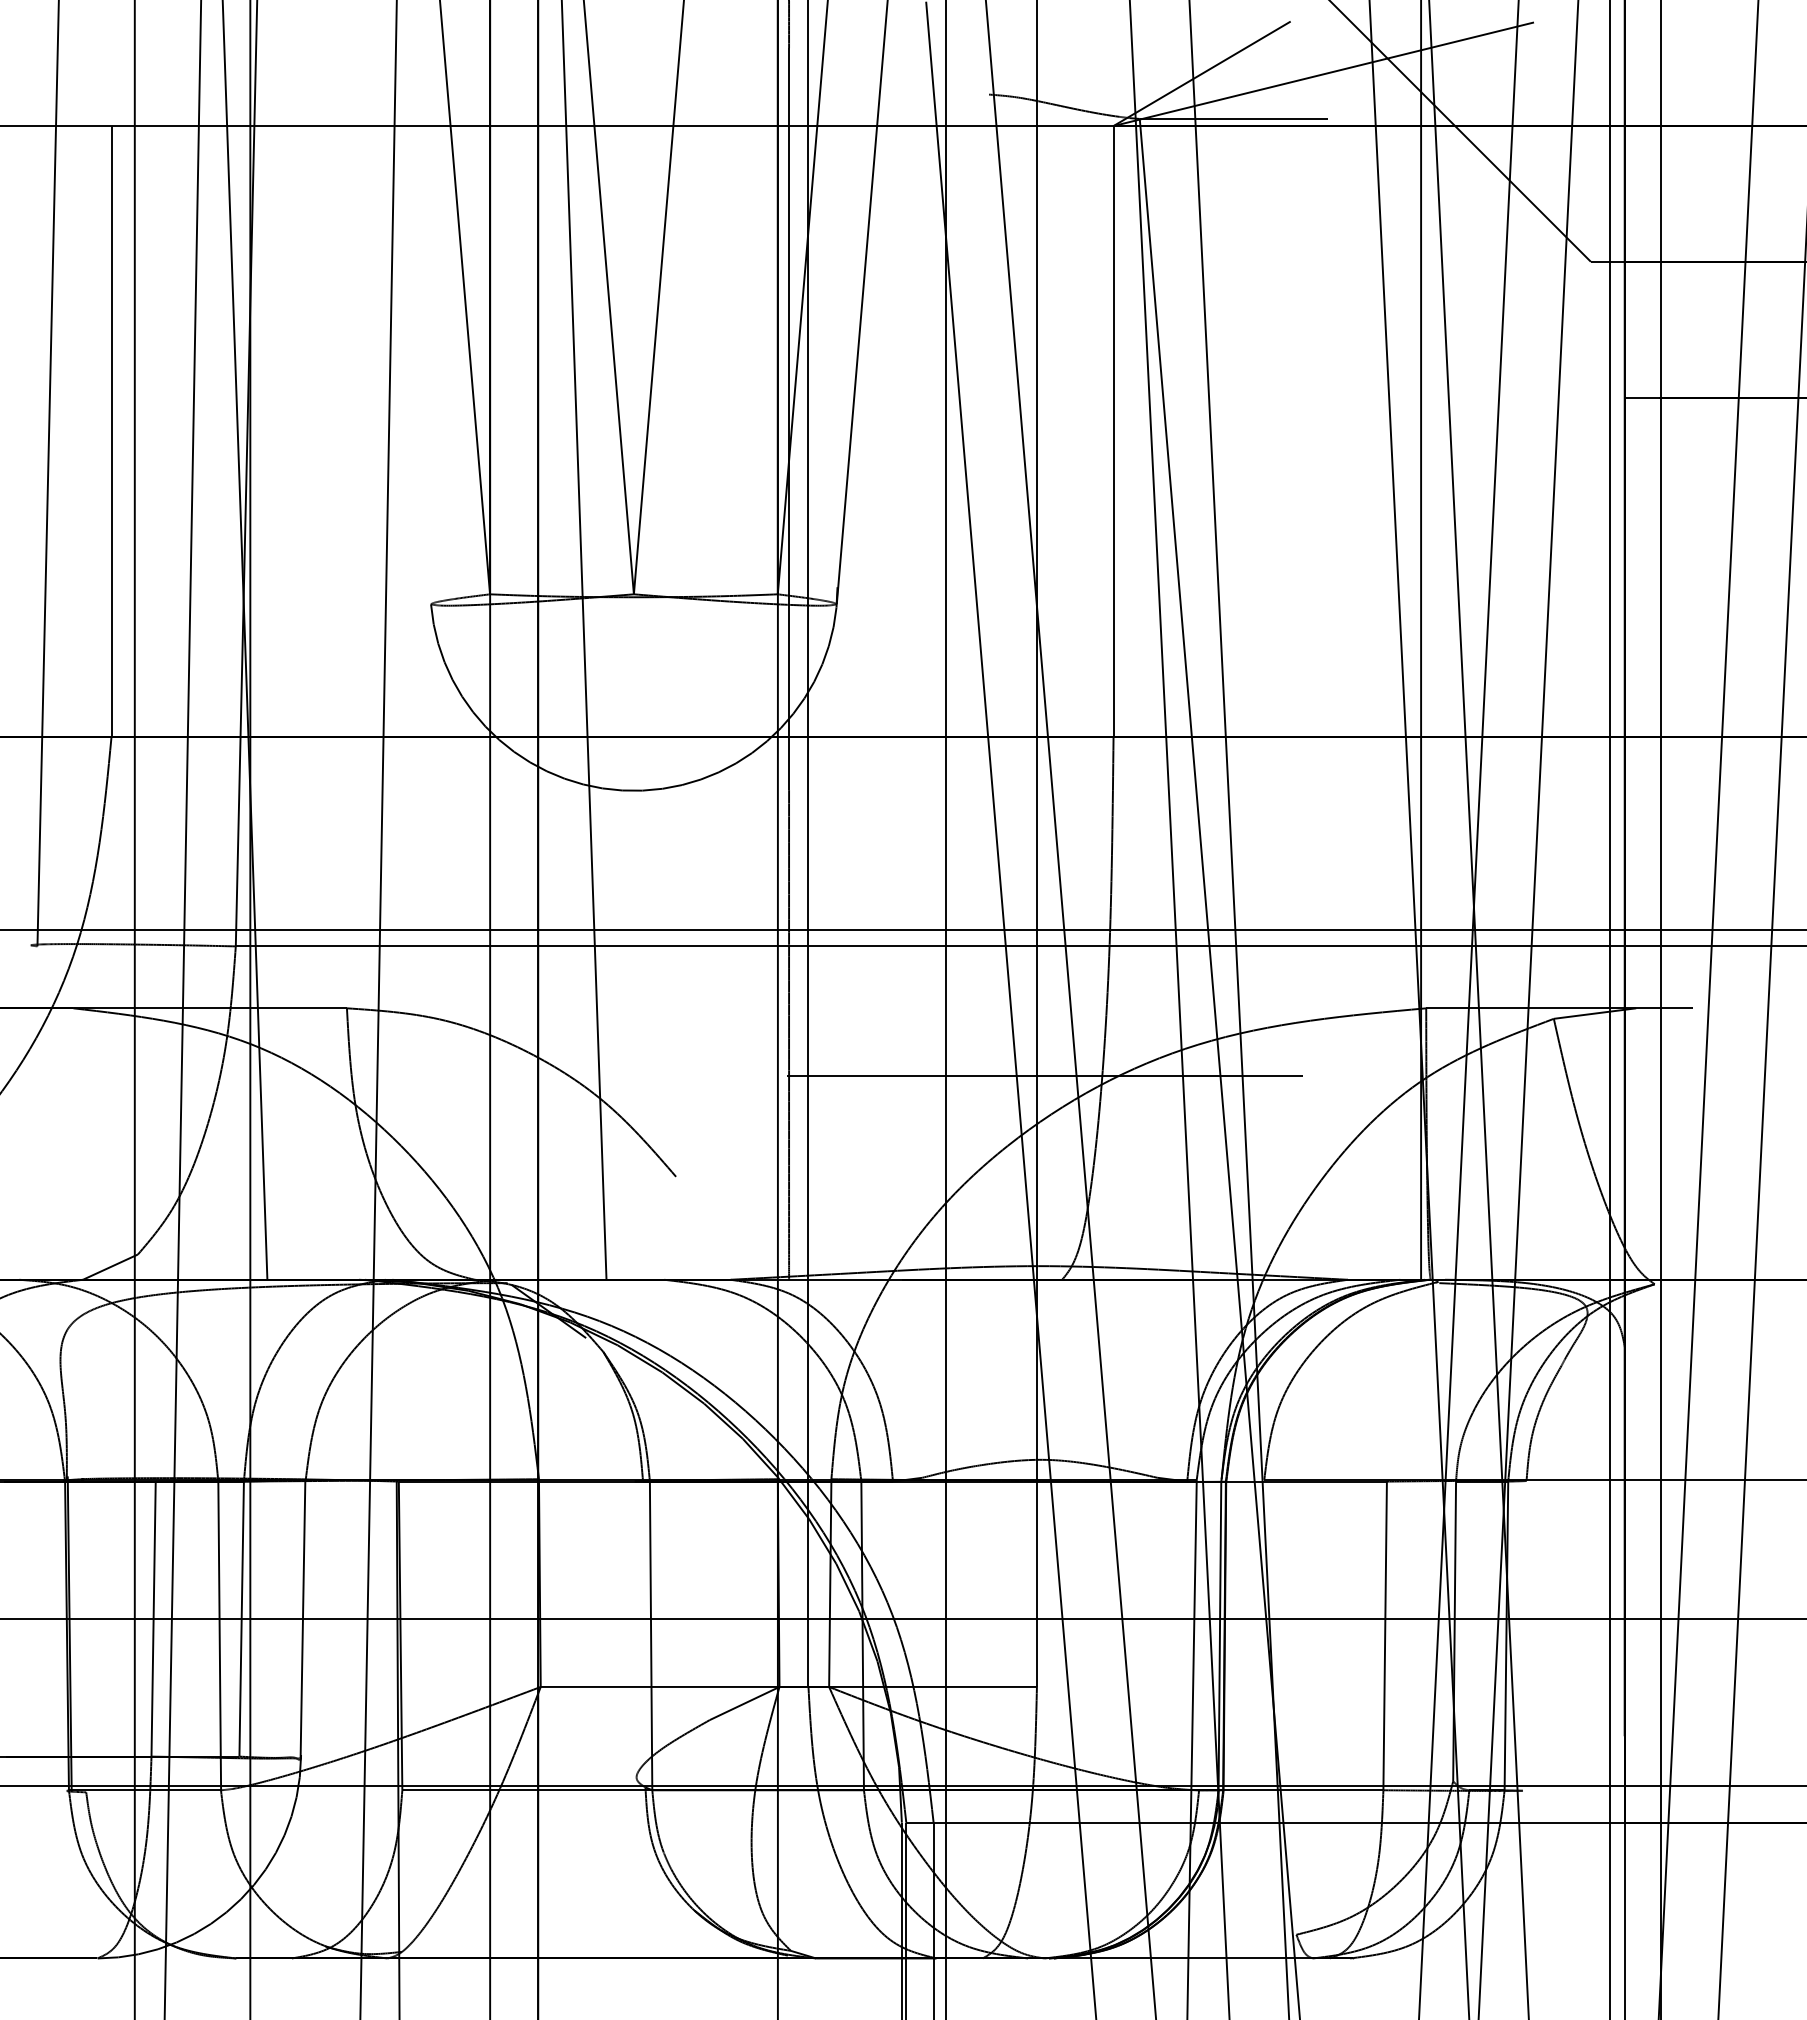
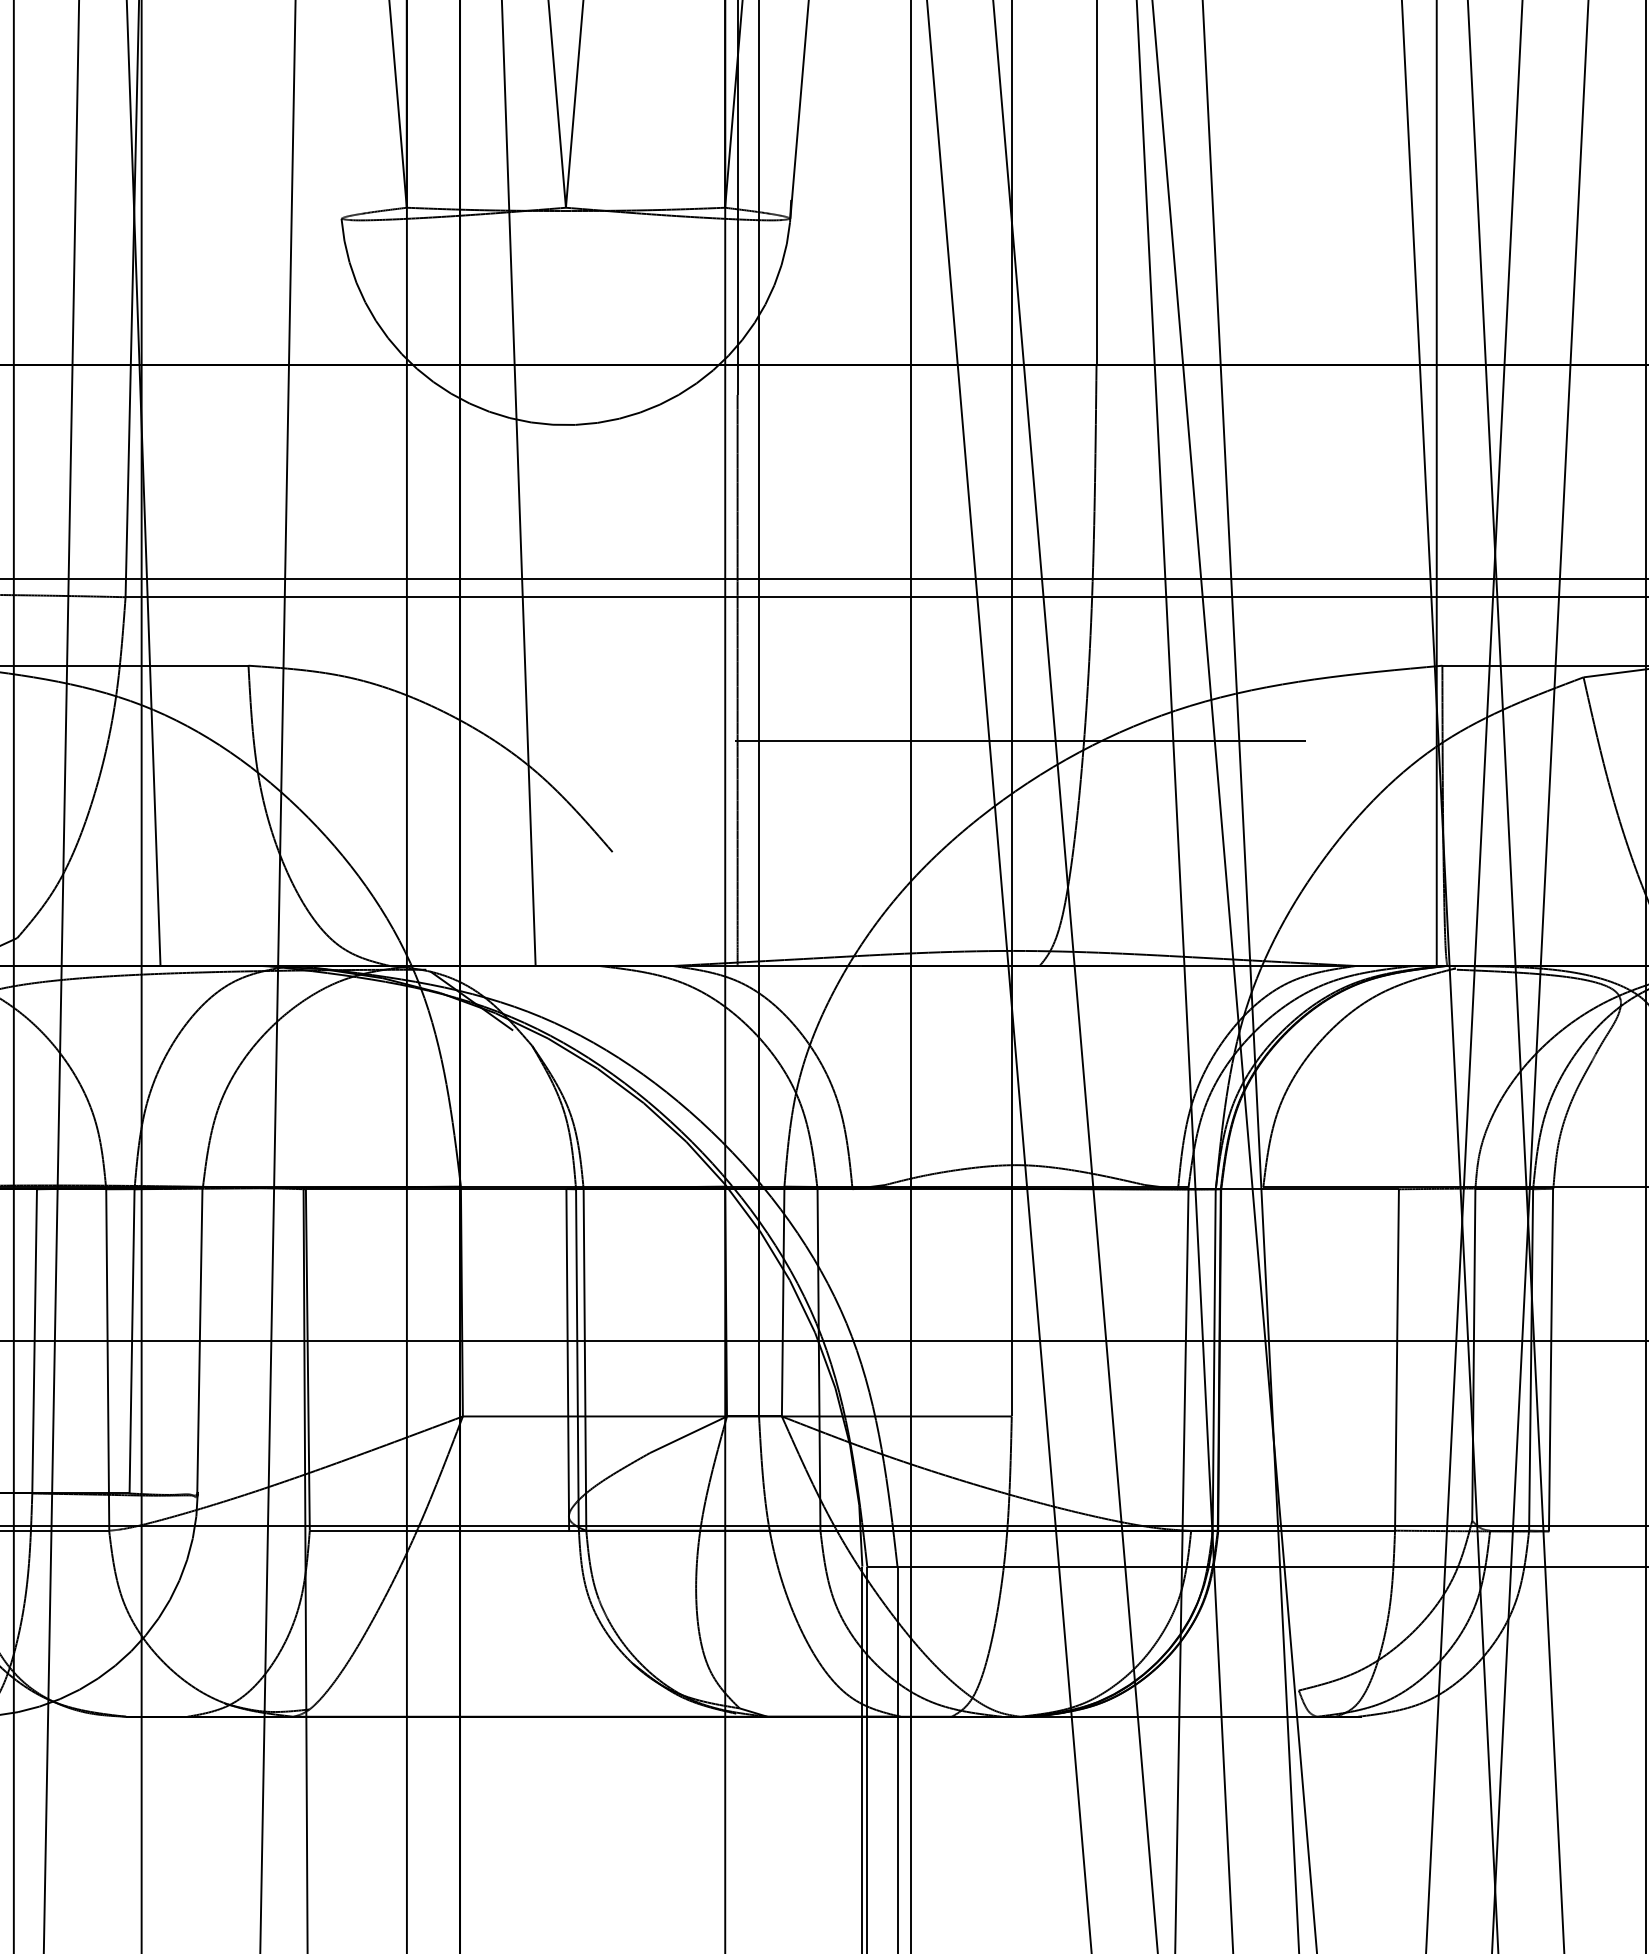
line: (644, 1634) -> (577, 1358), added
line: (635, 1635) -> (567, 1359), added
line: (1524, 1635) -> (1551, 1359), added

